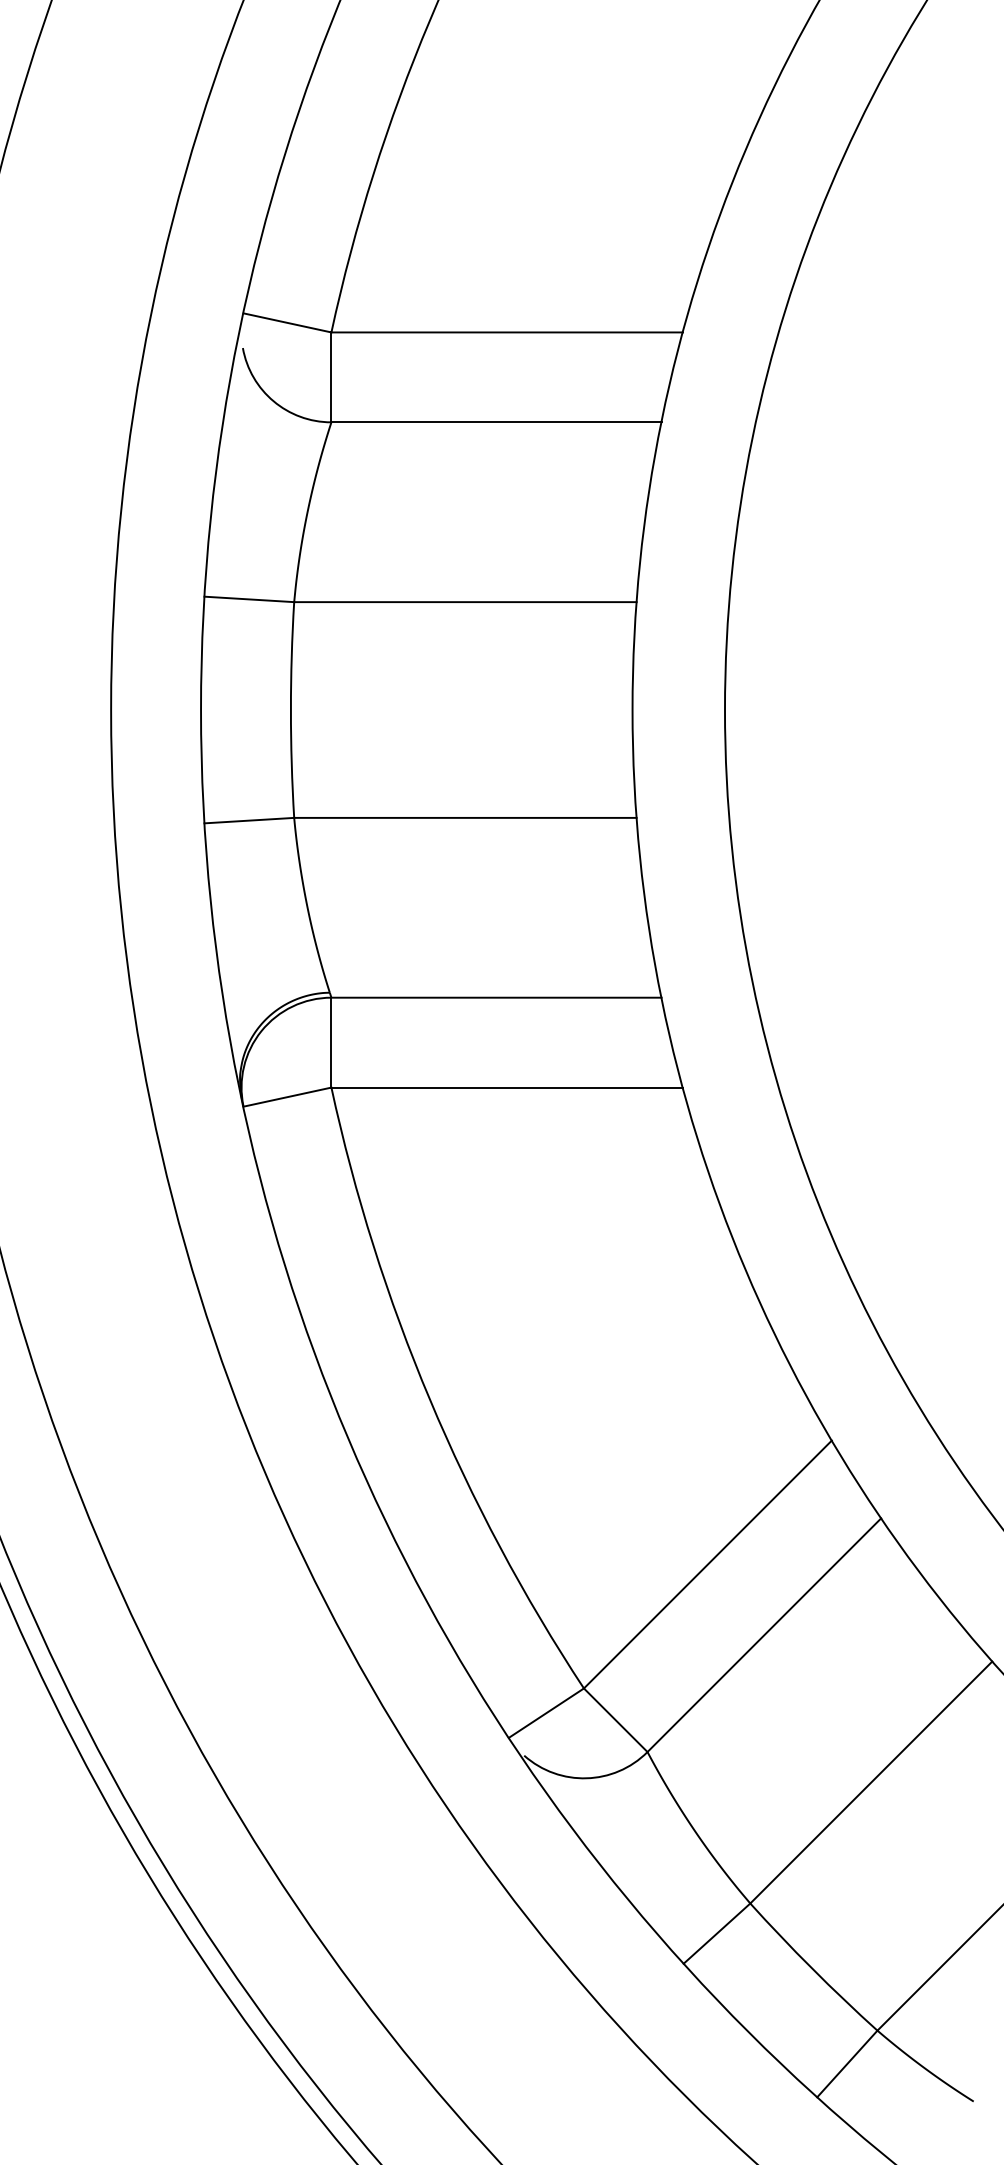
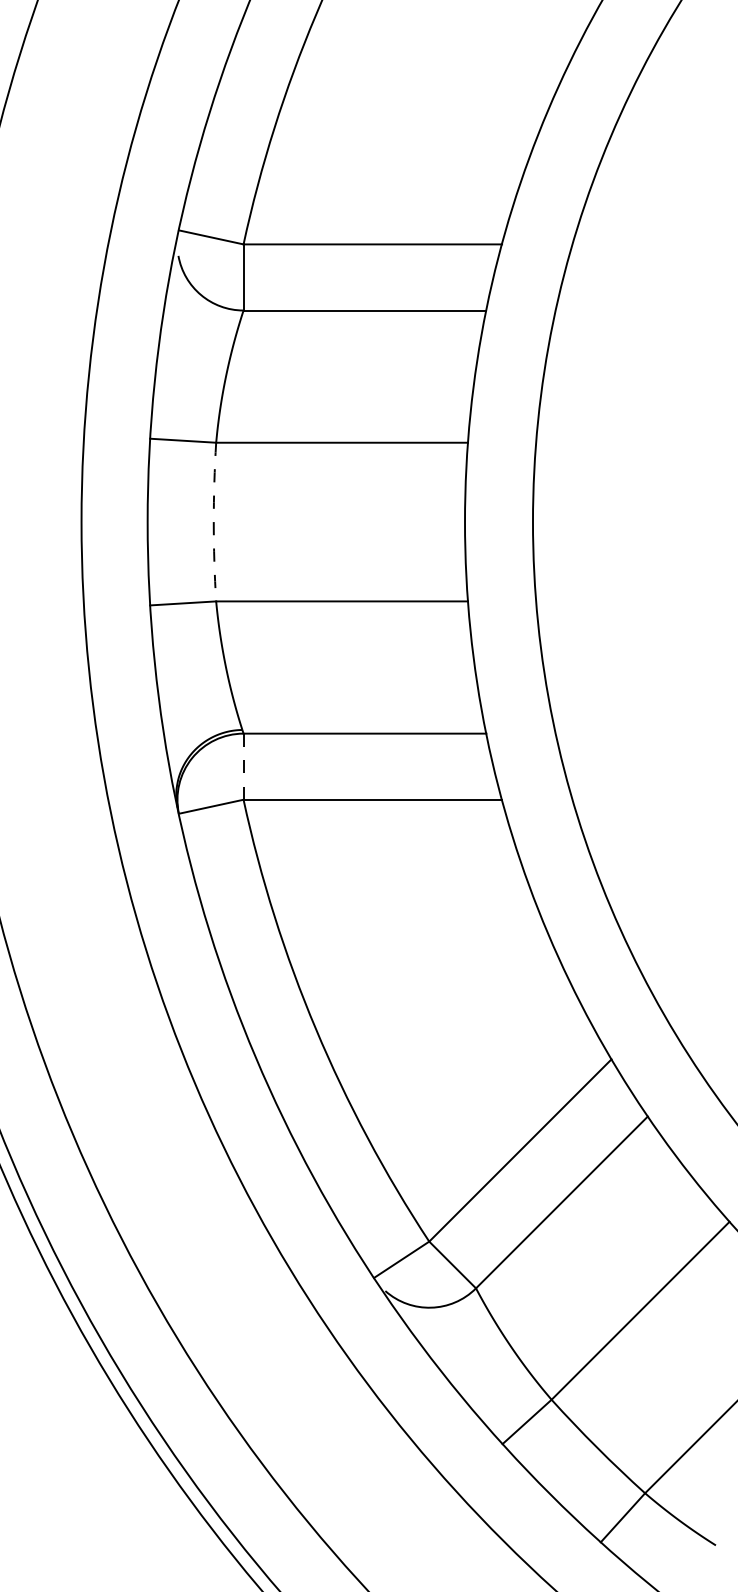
arc: (290, 710) -> (213, 522), solid -> dashed
line: (331, 1042) -> (243, 766), solid -> dashed

